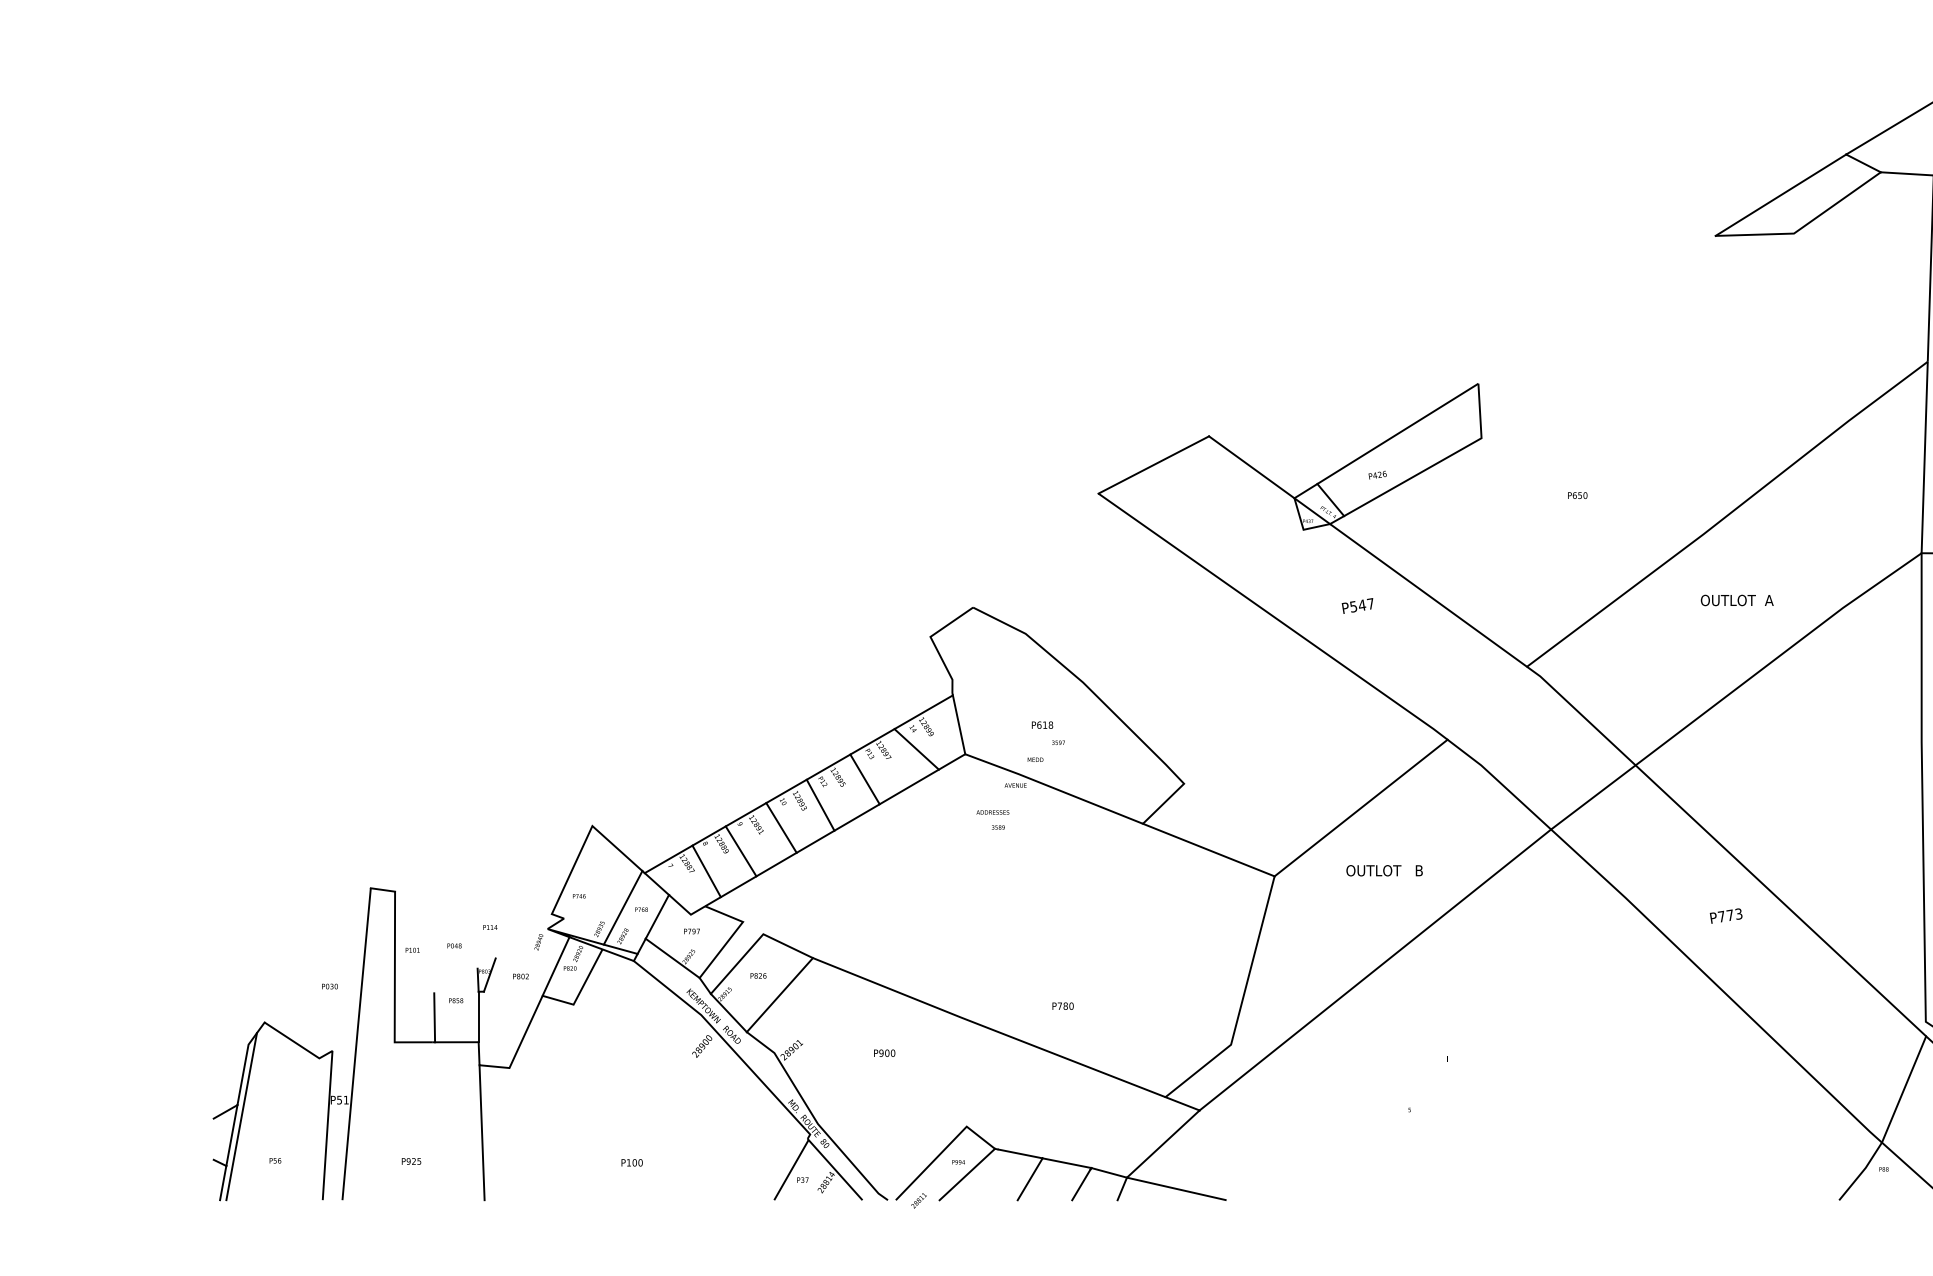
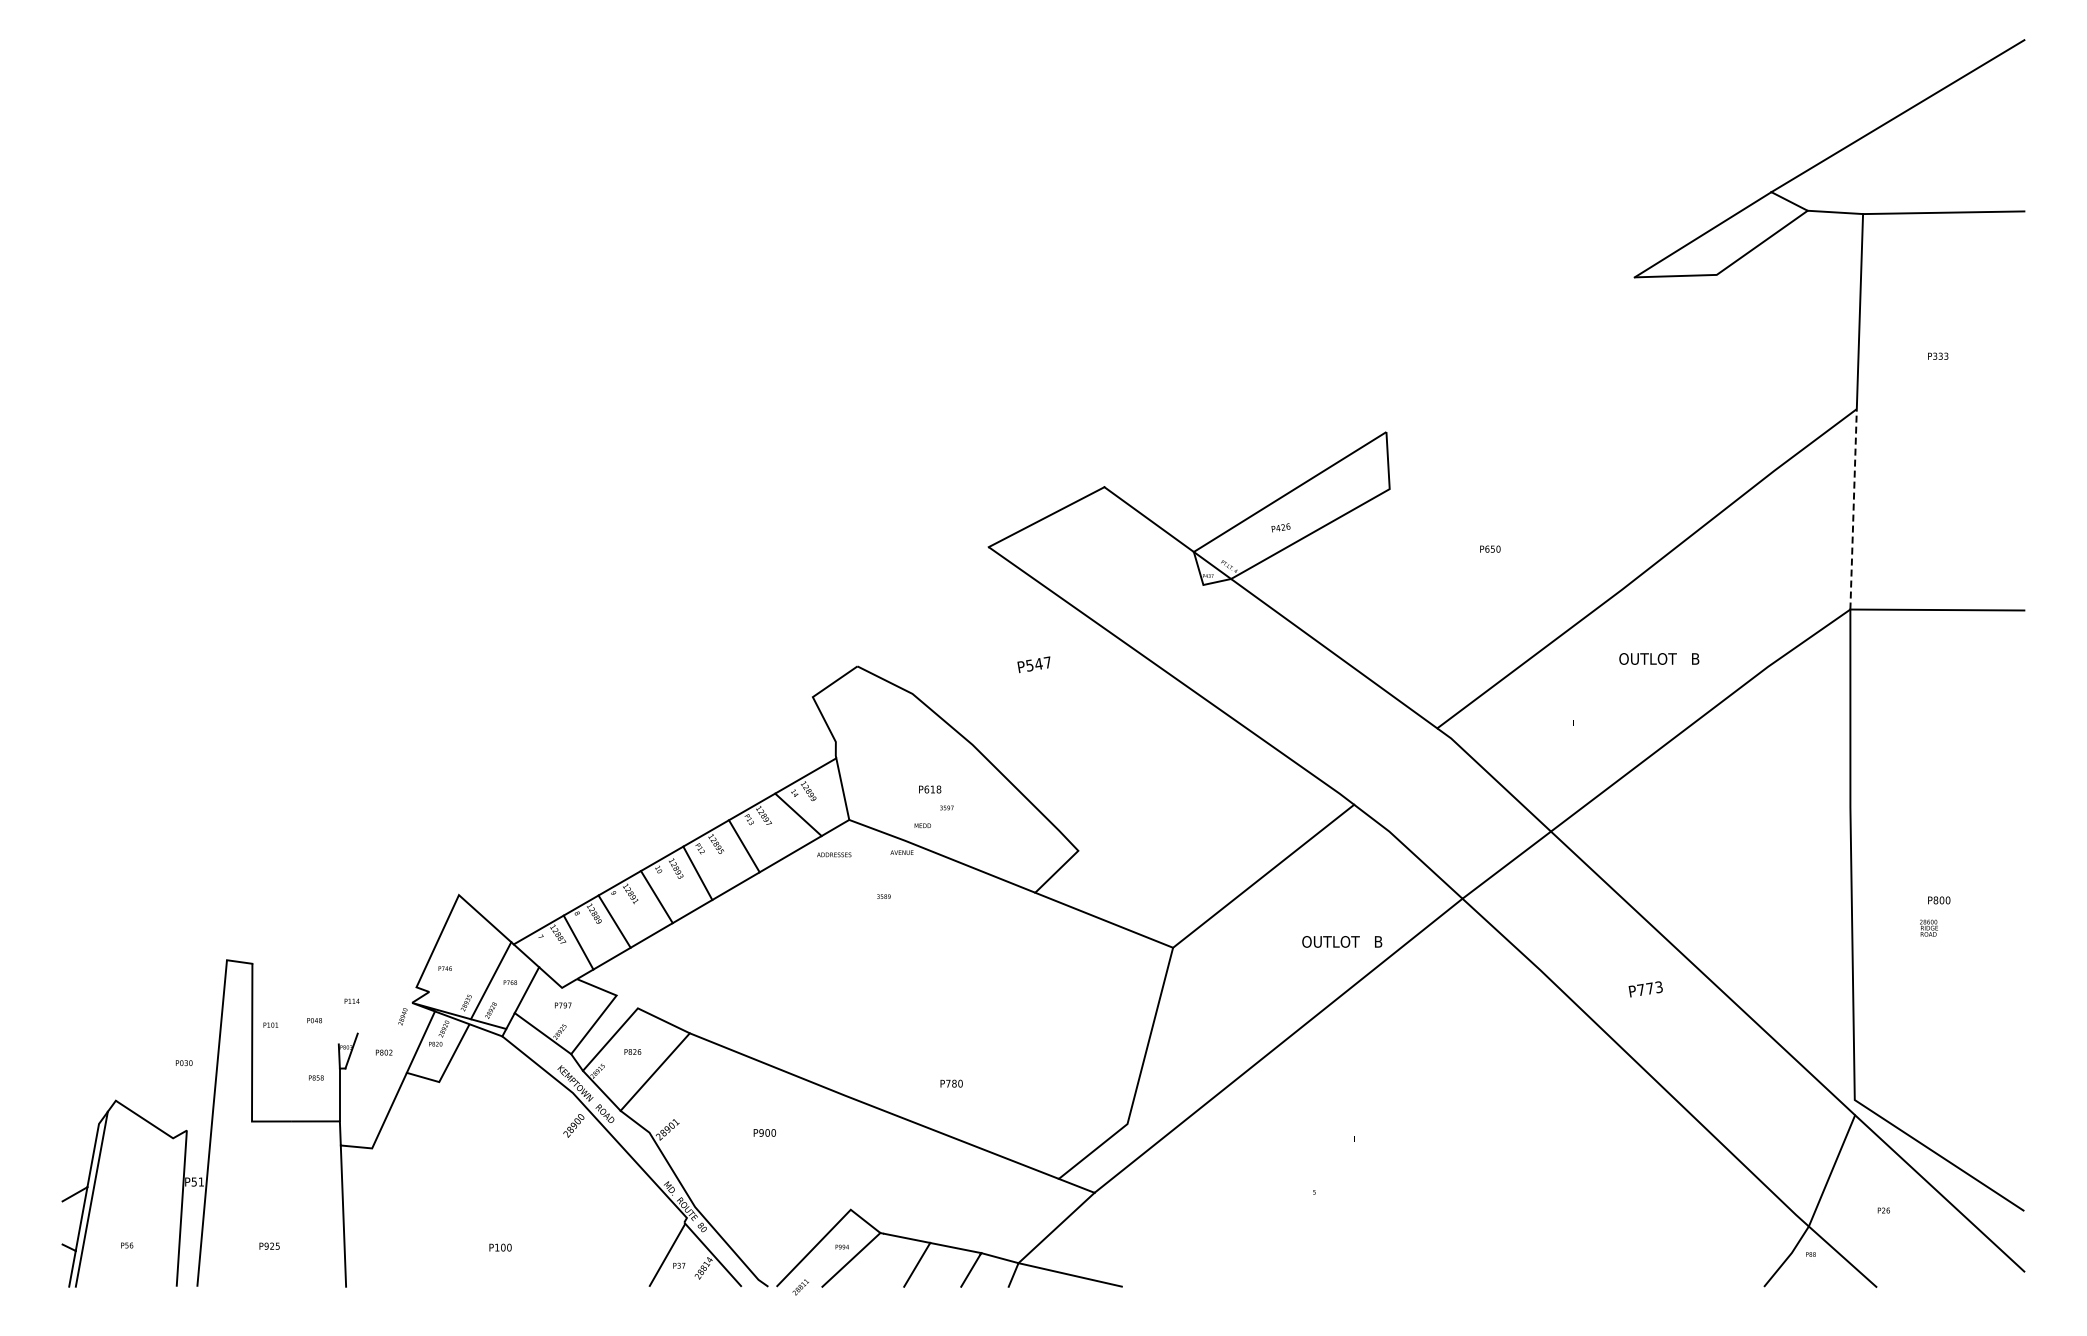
line: (1924, 457) -> (1853, 509), solid -> dashed
line: (1330, 499) -> (1231, 553), removed
text: (1770, 600) -> (1692, 658), OUTLOT  A -> OUTLOT   B
text: (1357, 605) -> (1033, 664), moved
text: (993, 812) -> (834, 854), moved
text: (1384, 870) -> (1342, 941), moved
line: (434, 1017) -> (293, 1095), removed

